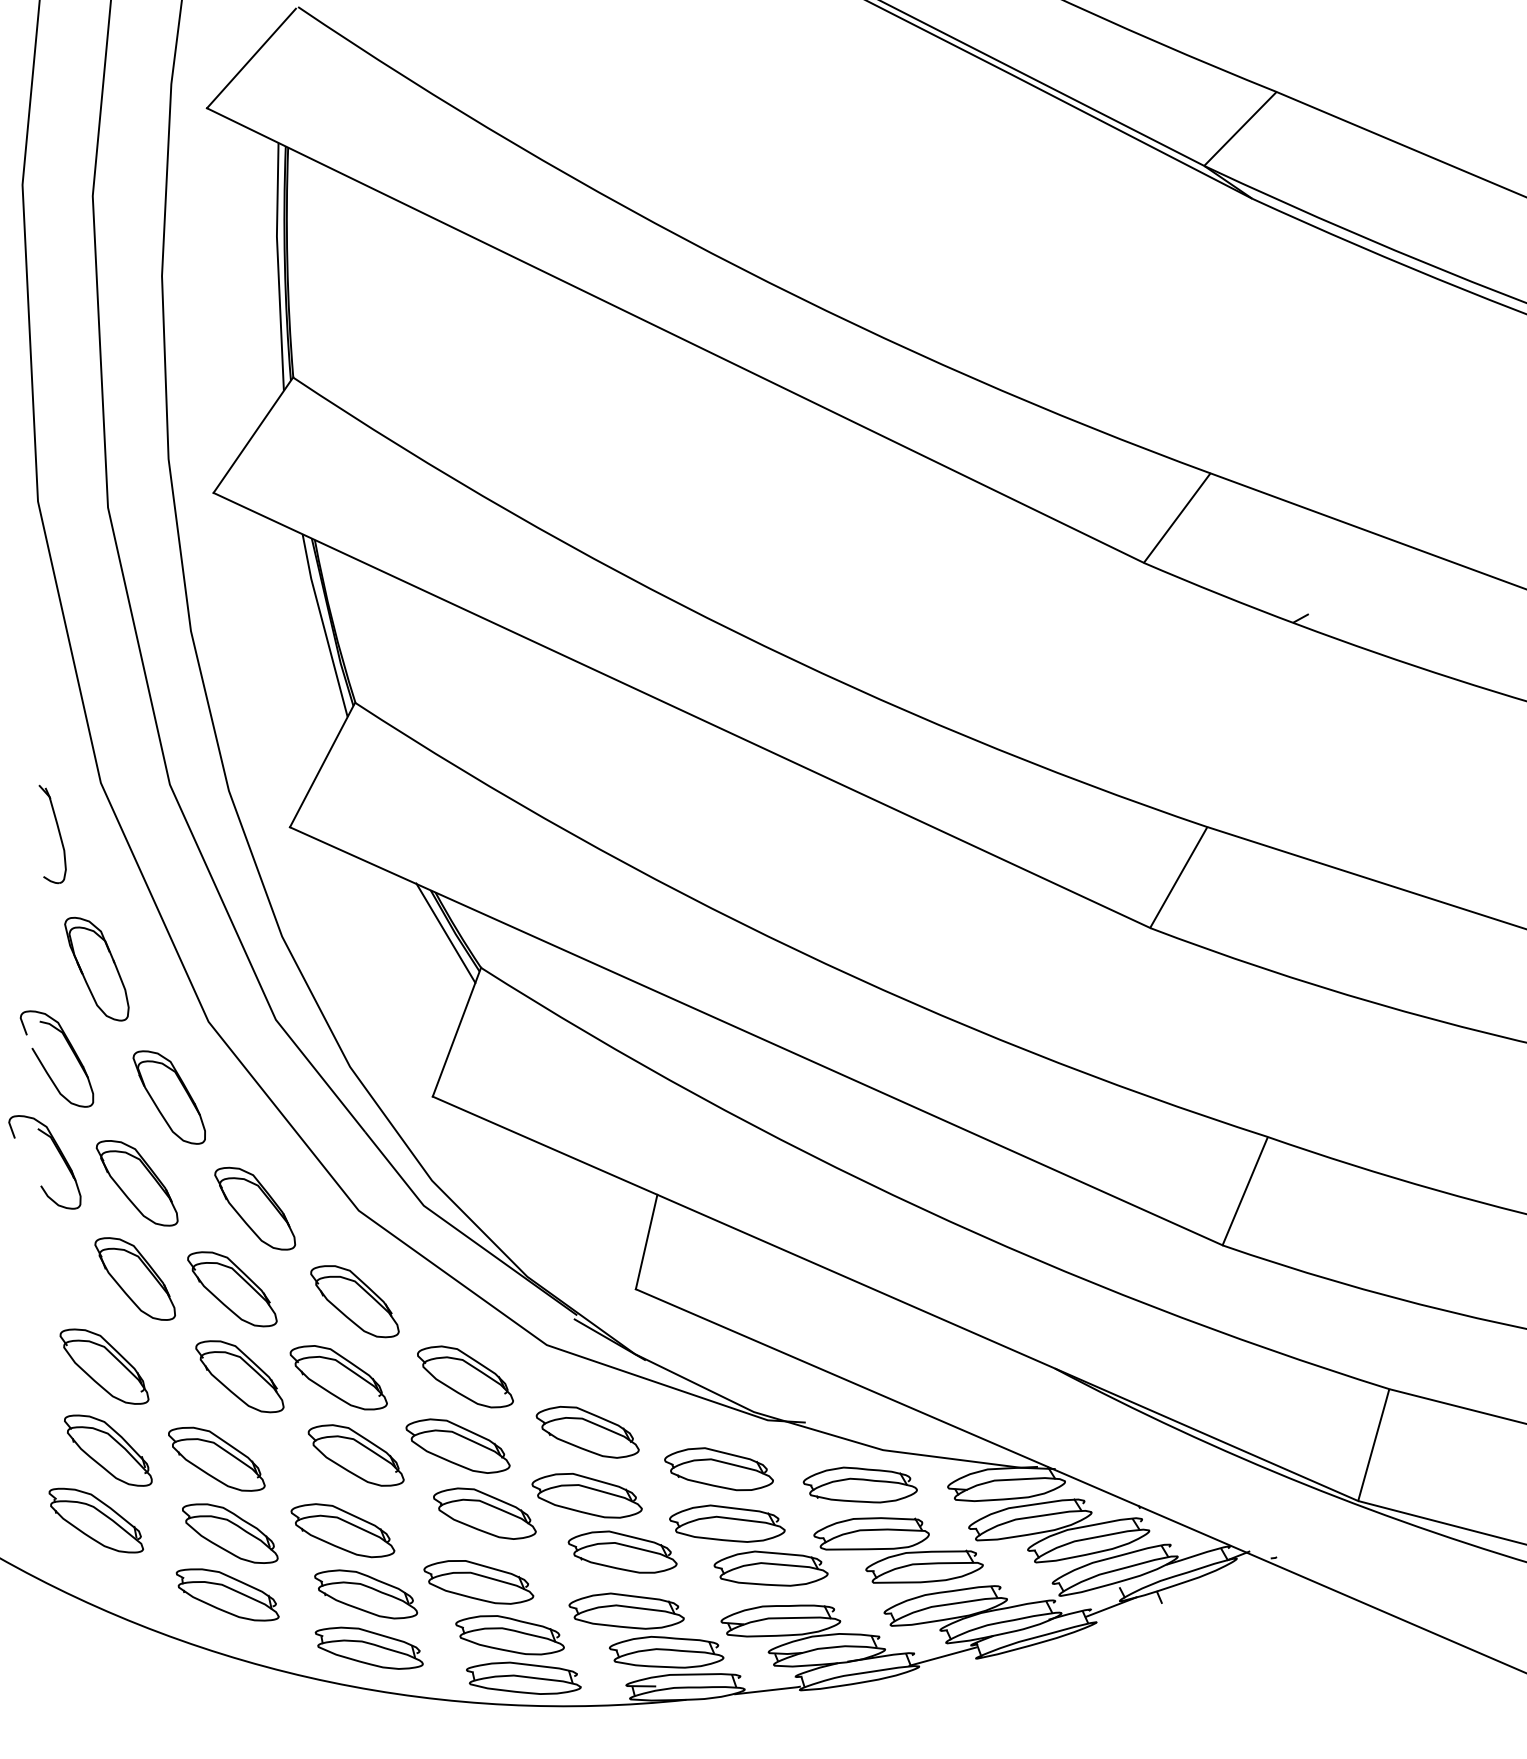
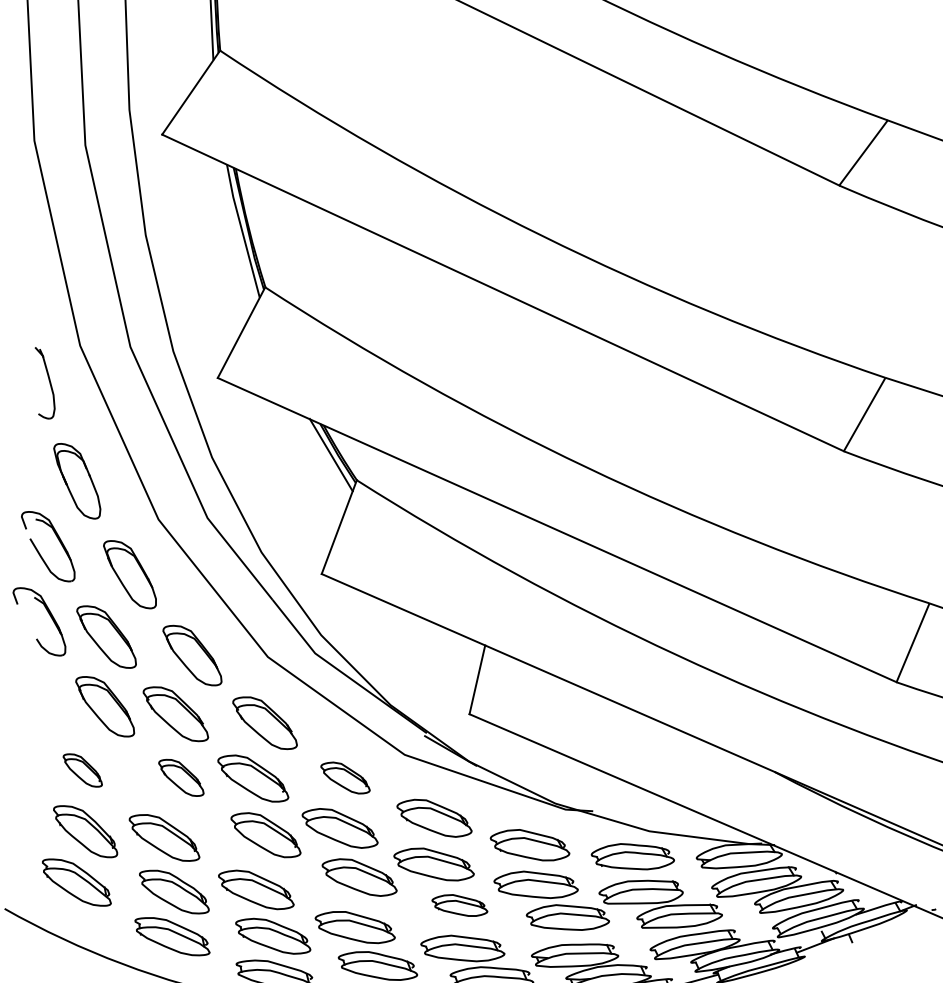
part: (104, 1366) -> (82, 770), size x0.6
part: (239, 1376) -> (181, 777), size x0.7
part: (465, 1376) -> (345, 777), size x0.7
part: (622, 1551) -> (459, 905), size x0.7

